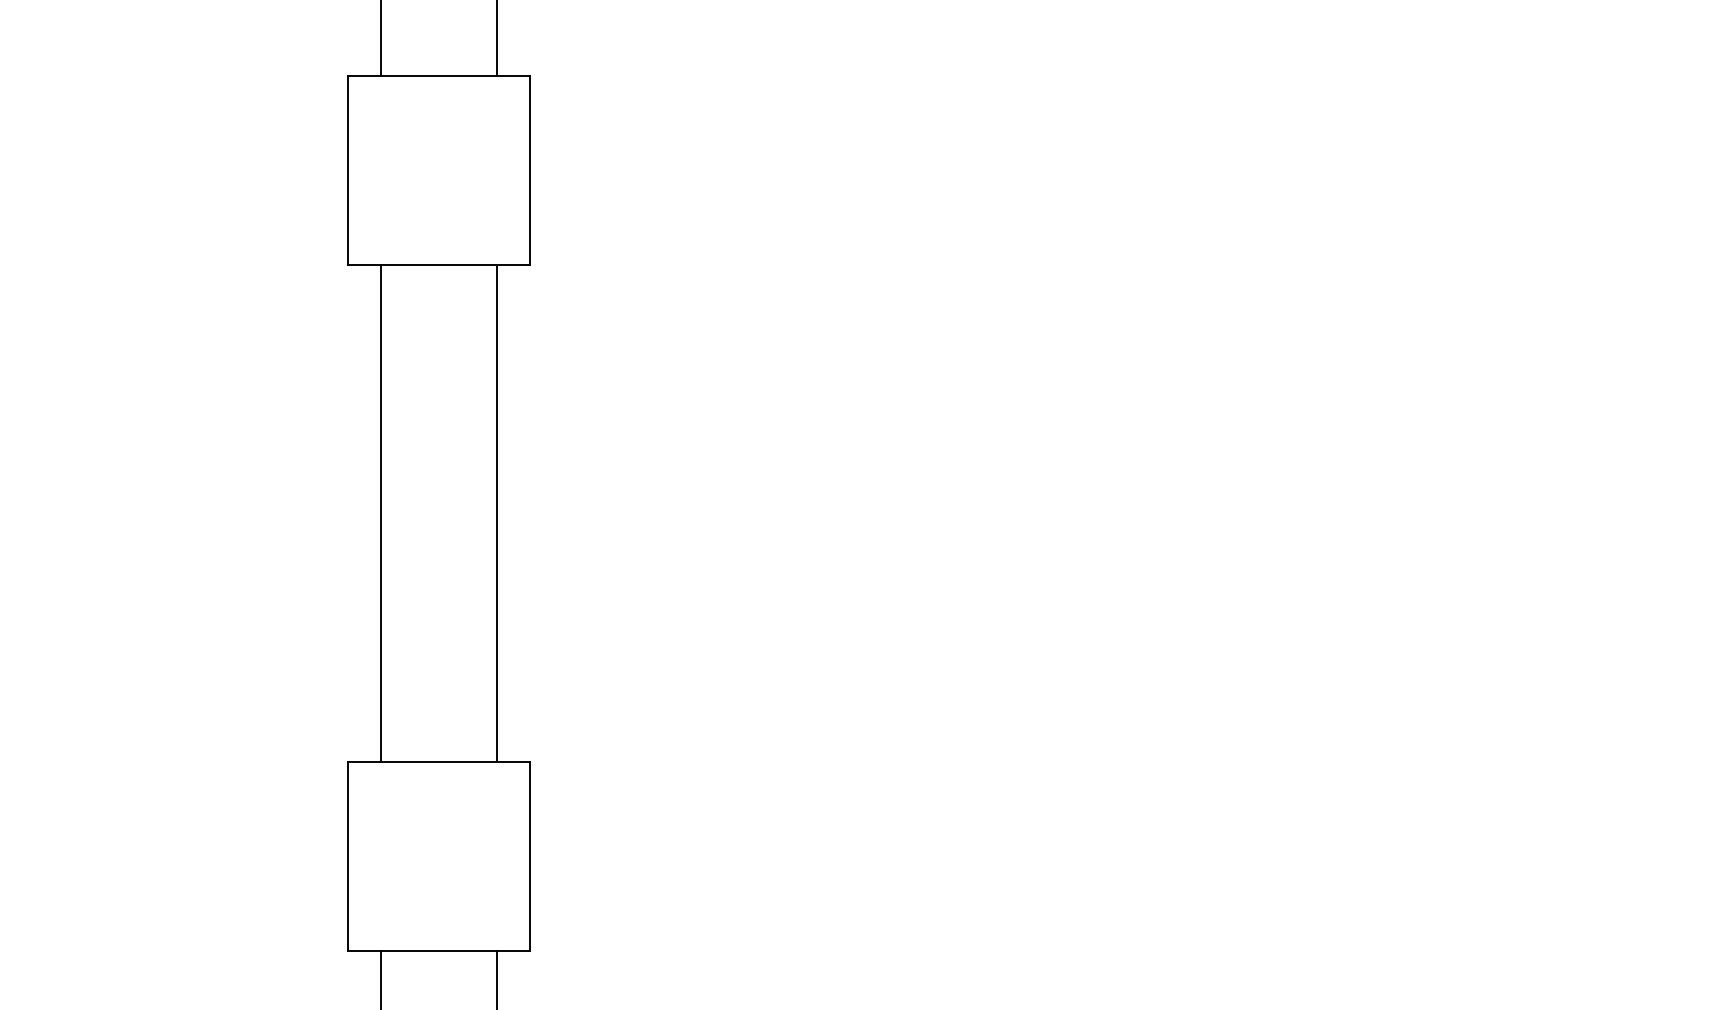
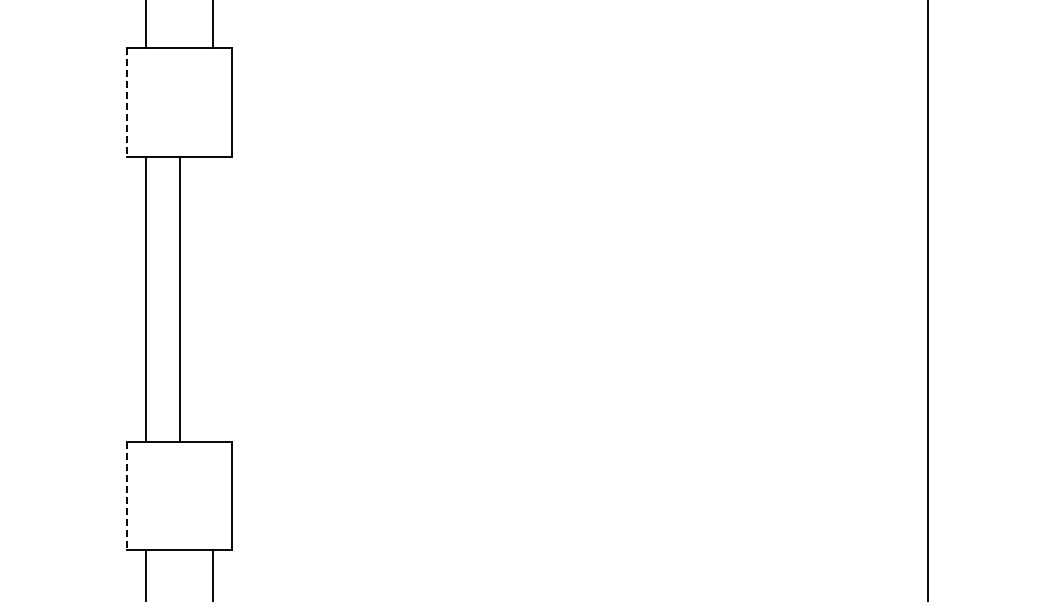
line: (347, 170) -> (127, 102), solid -> dashed
line: (498, 512) -> (180, 298), moved
line: (347, 857) -> (127, 496), solid -> dashed

